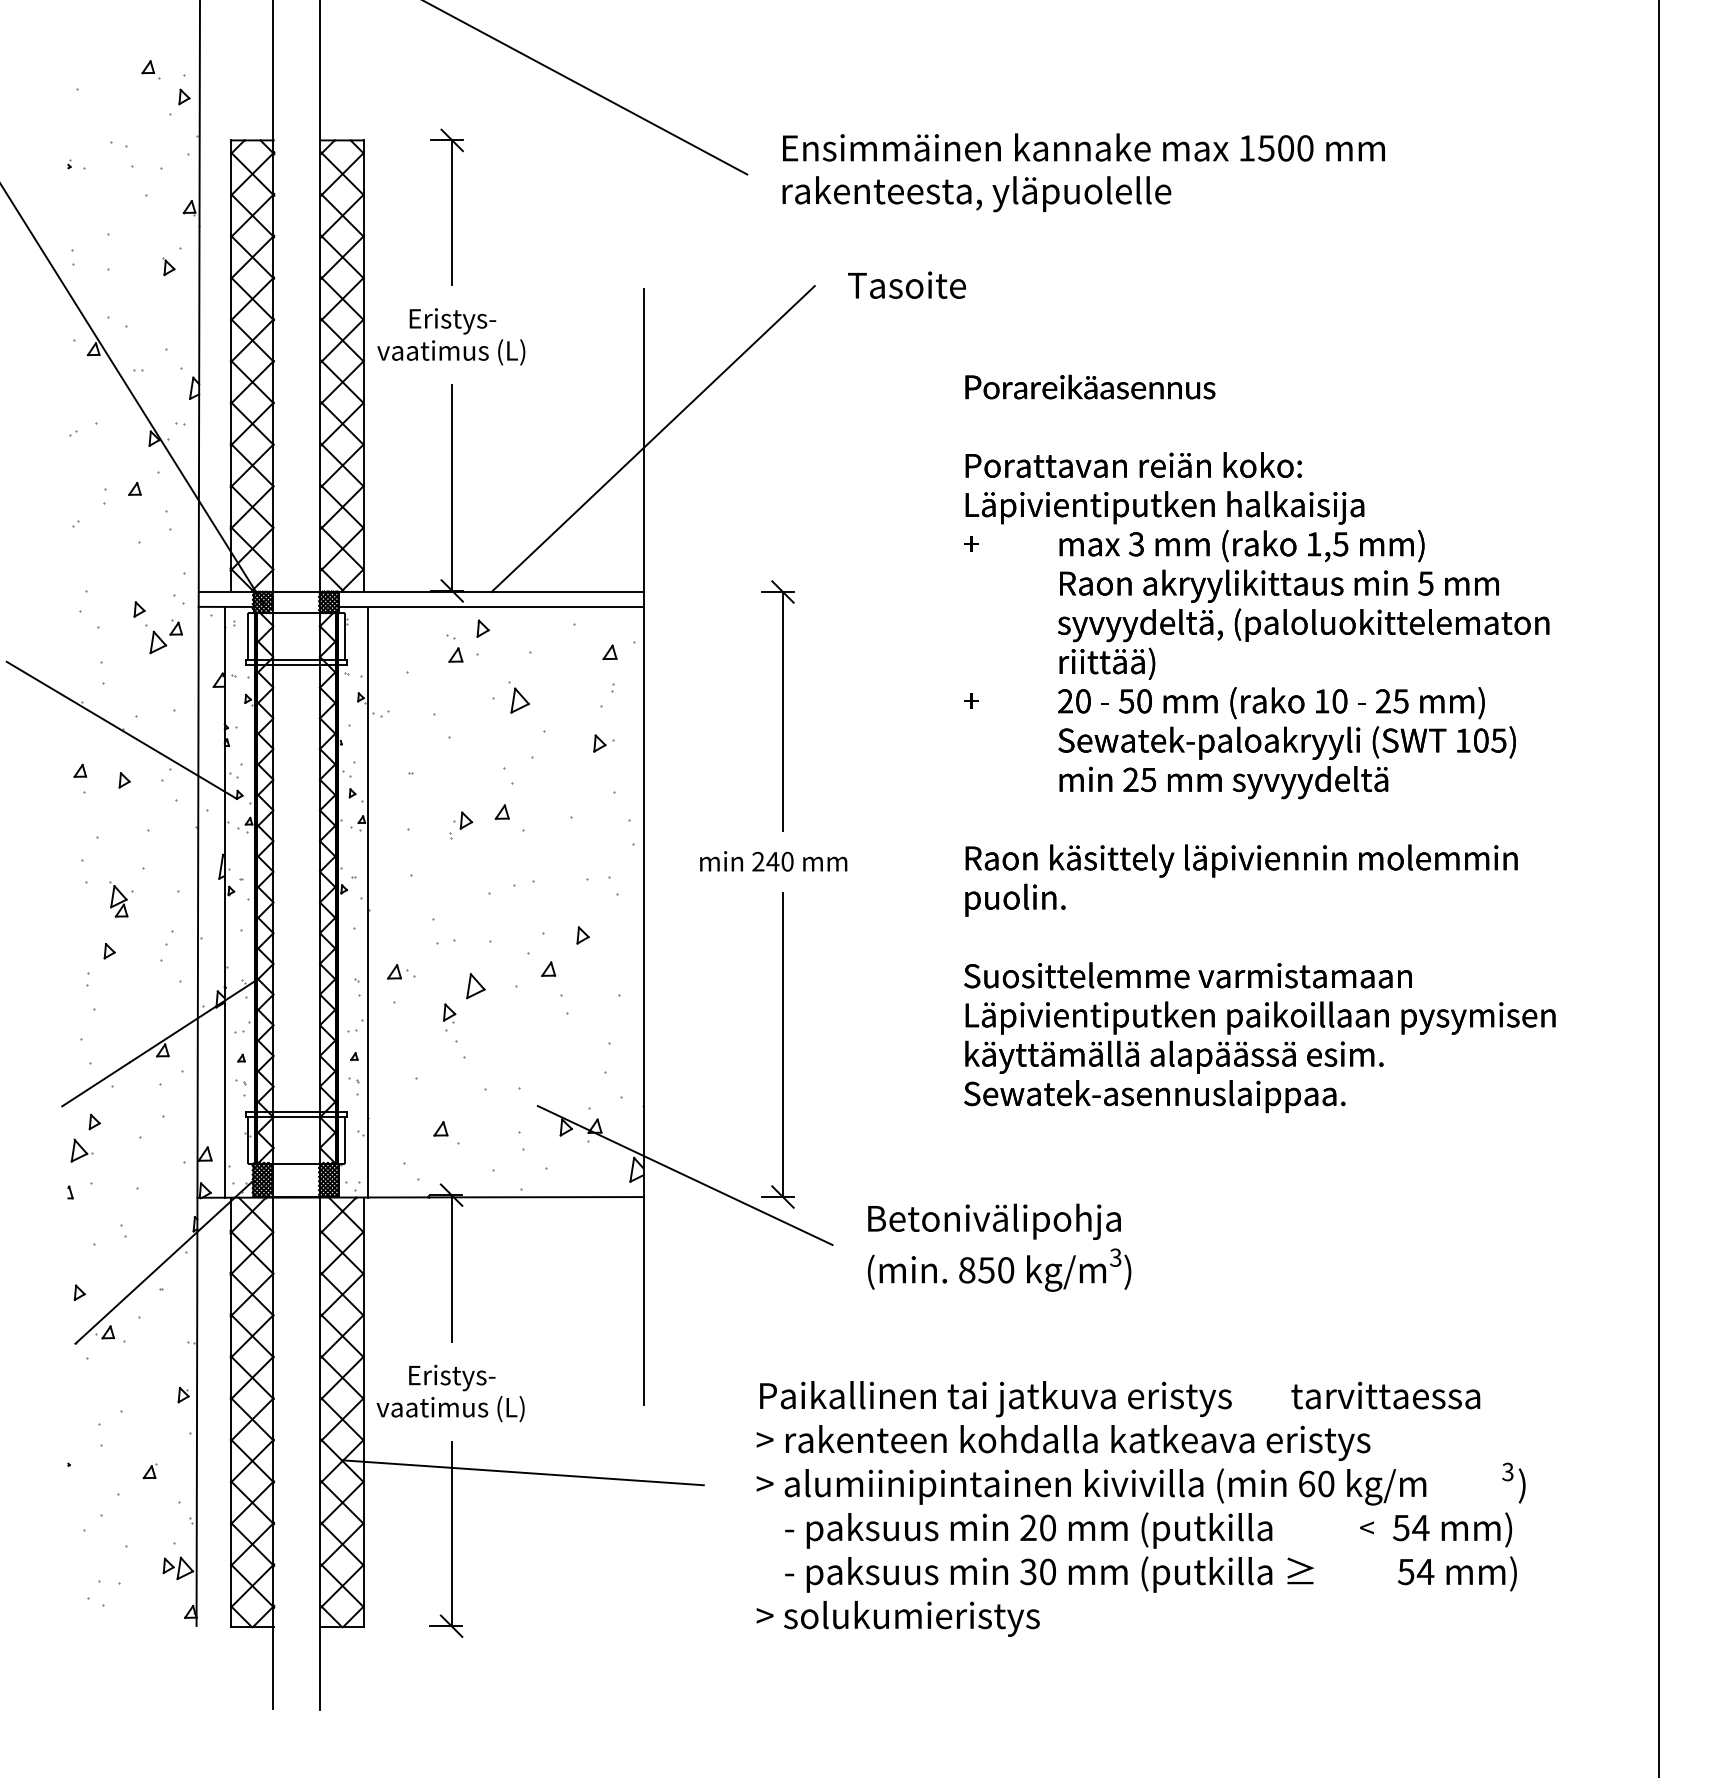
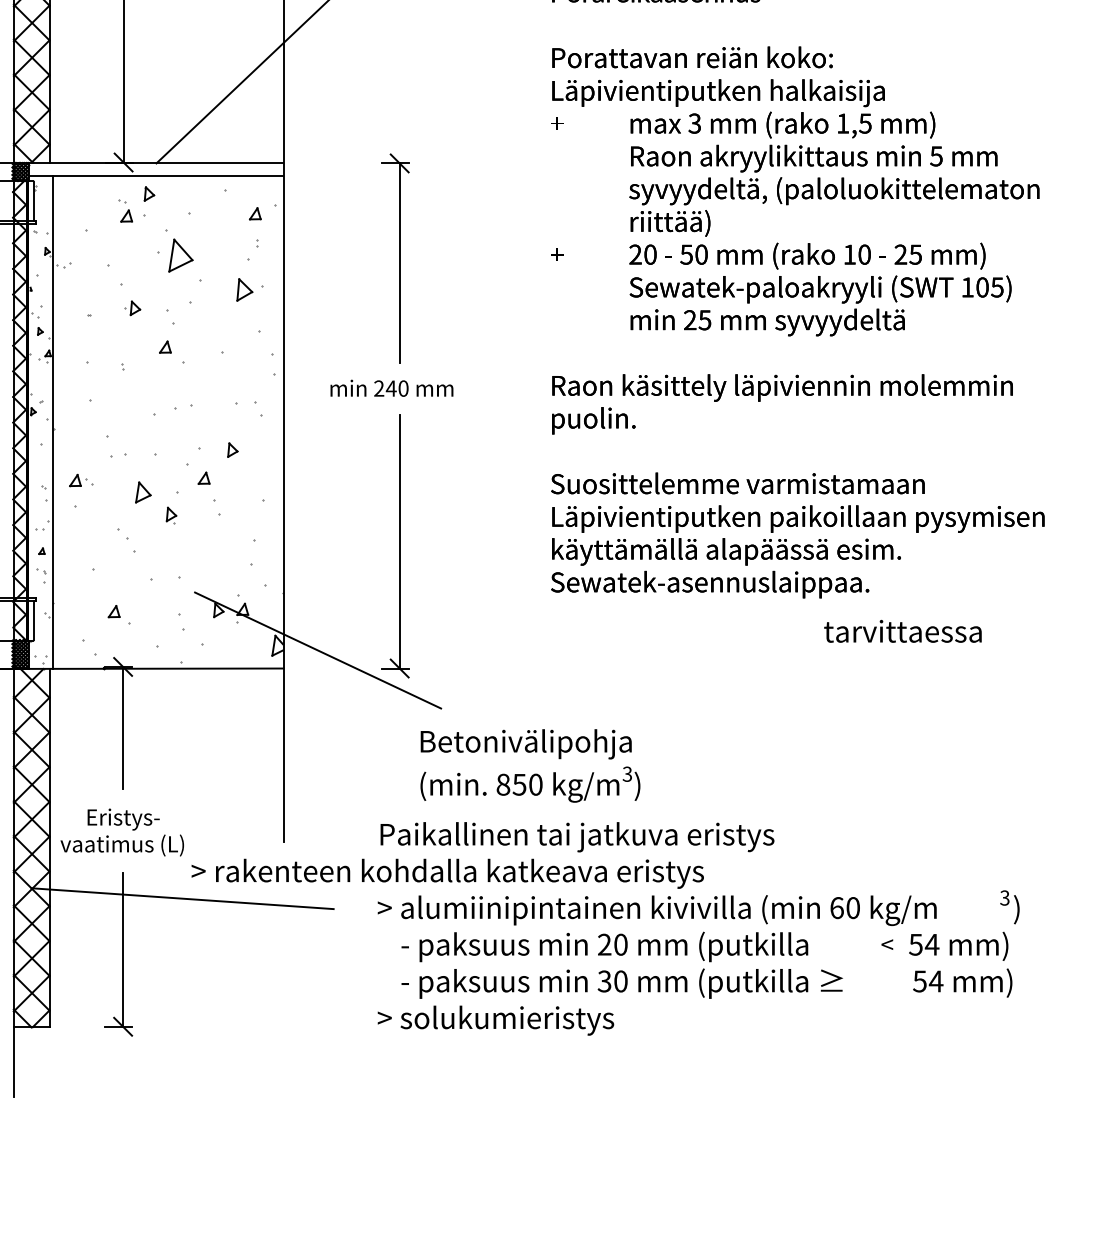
part: (518, 697) -> (178, 251), size x1.6
part: (603, 743) -> (249, 289), size x1.6
part: (463, 820) -> (133, 308), moved
part: (449, 1013) -> (171, 515), moved
text: (999, 1247) -> (530, 765), moved
text: (1385, 1395) -> (902, 631), moved
text: (1063, 1442) -> (447, 873), moved

